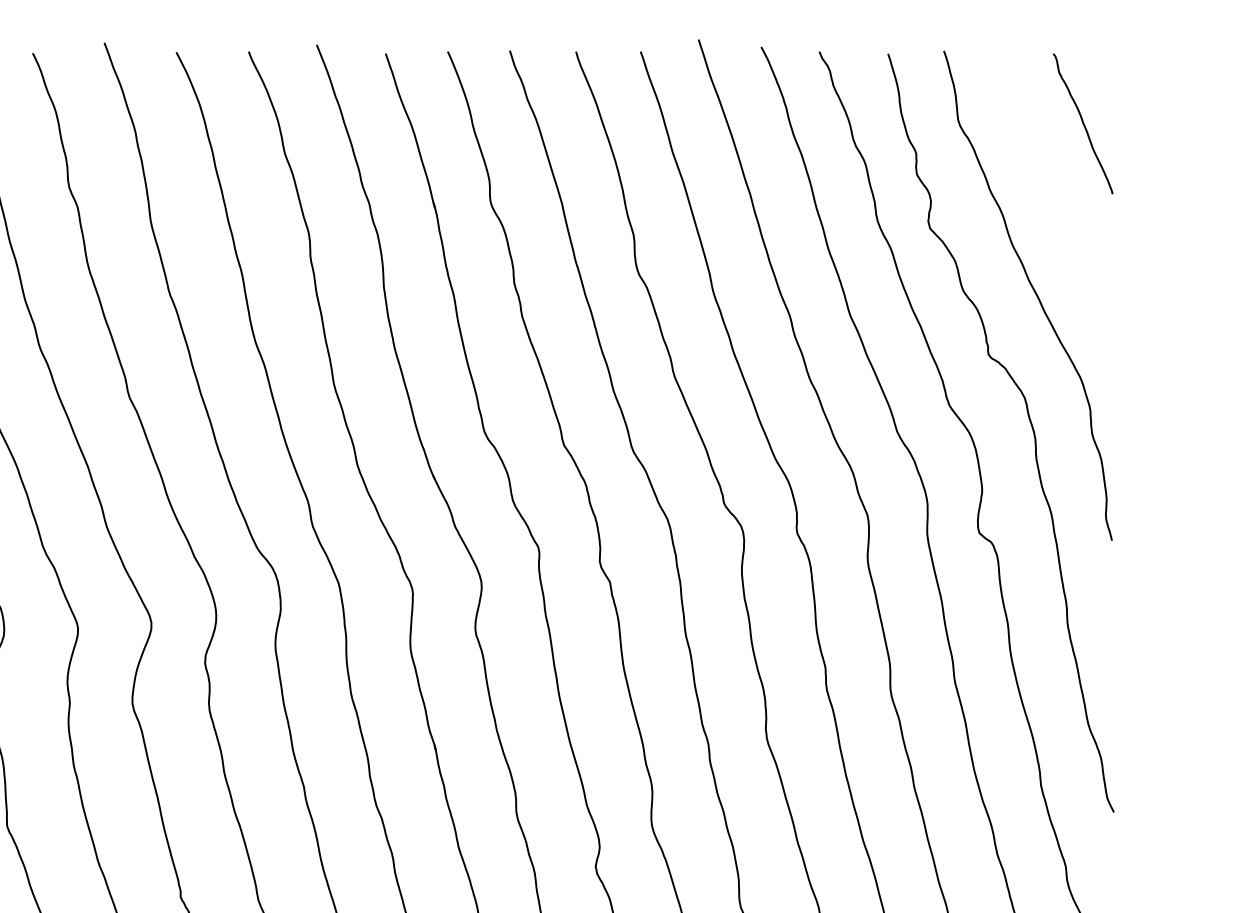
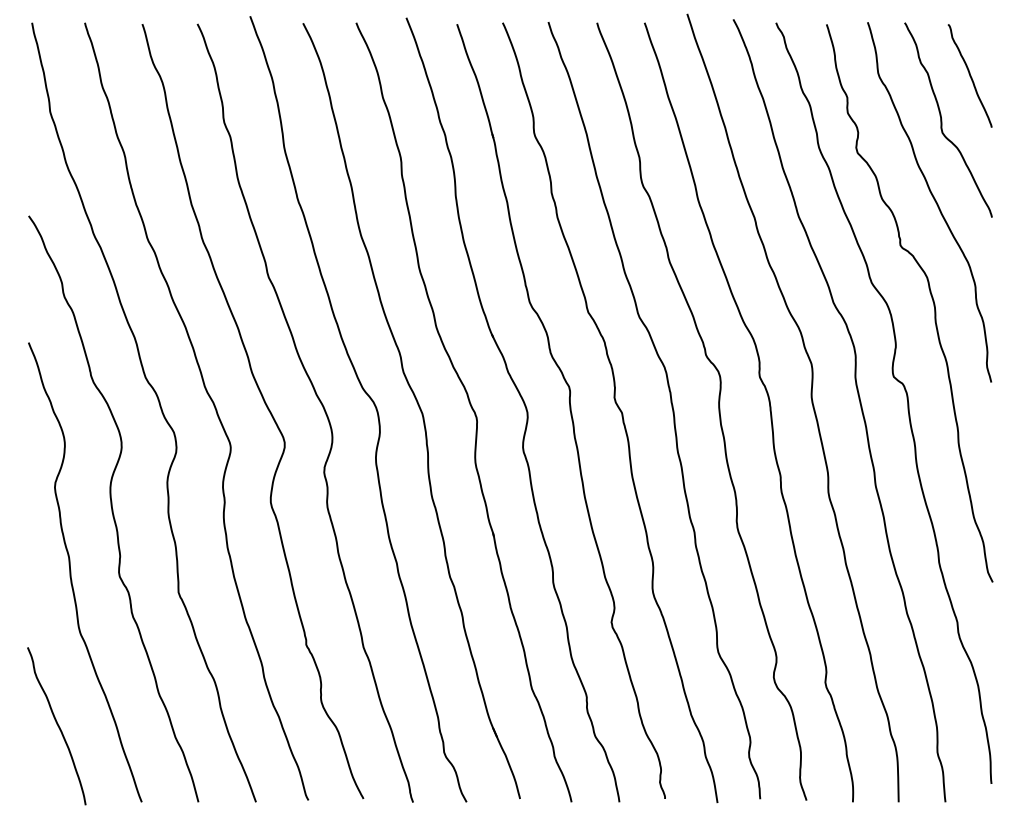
curve: (1045, 183) -> (942, 119), added

